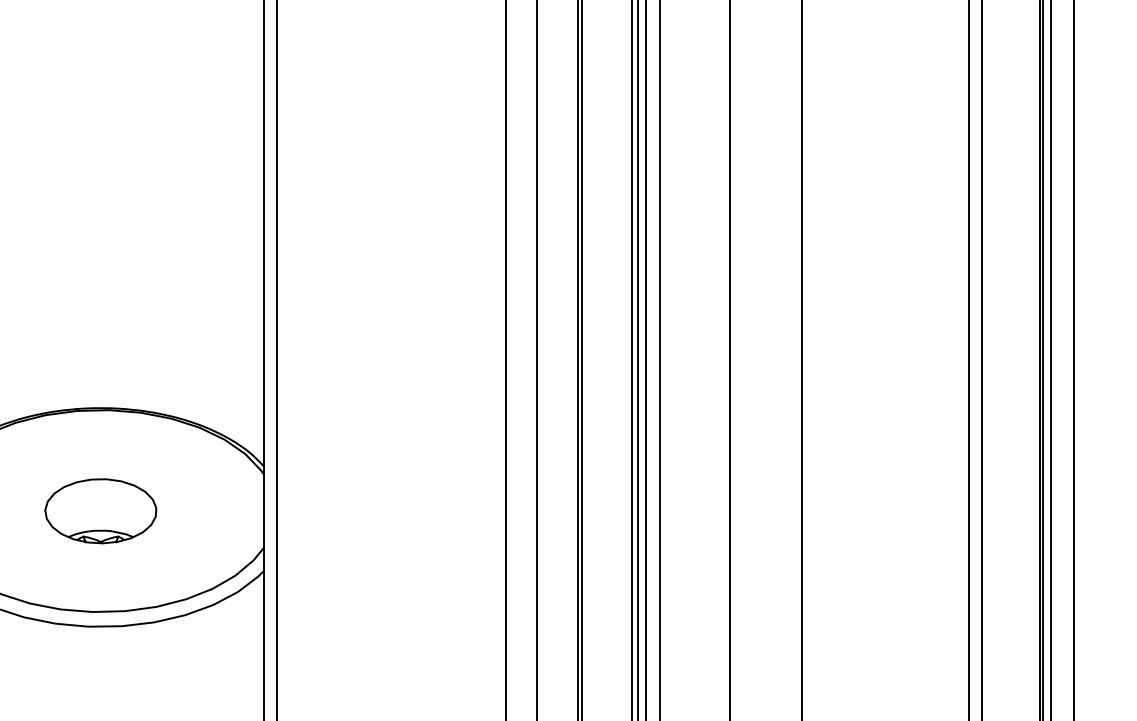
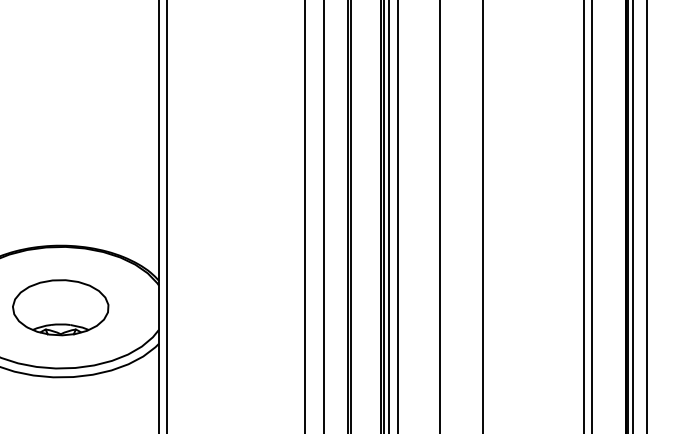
part: (100, 510) -> (60, 307), size x1.43

